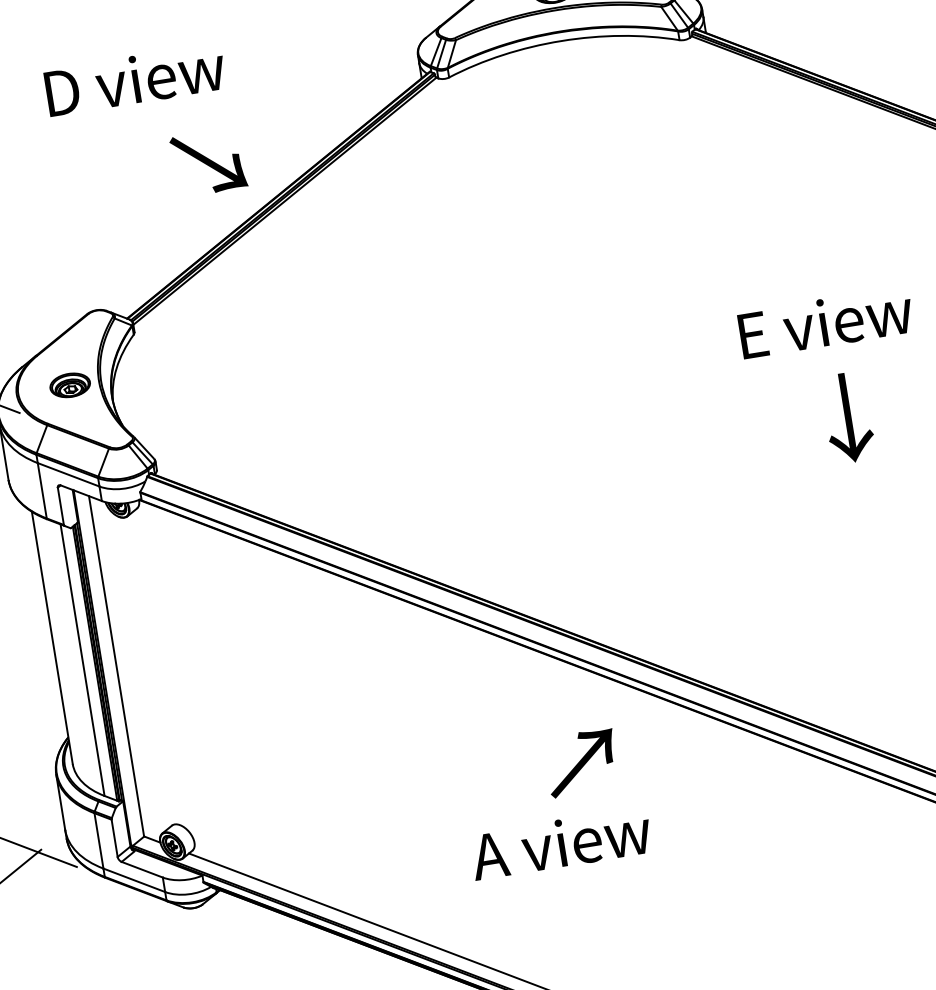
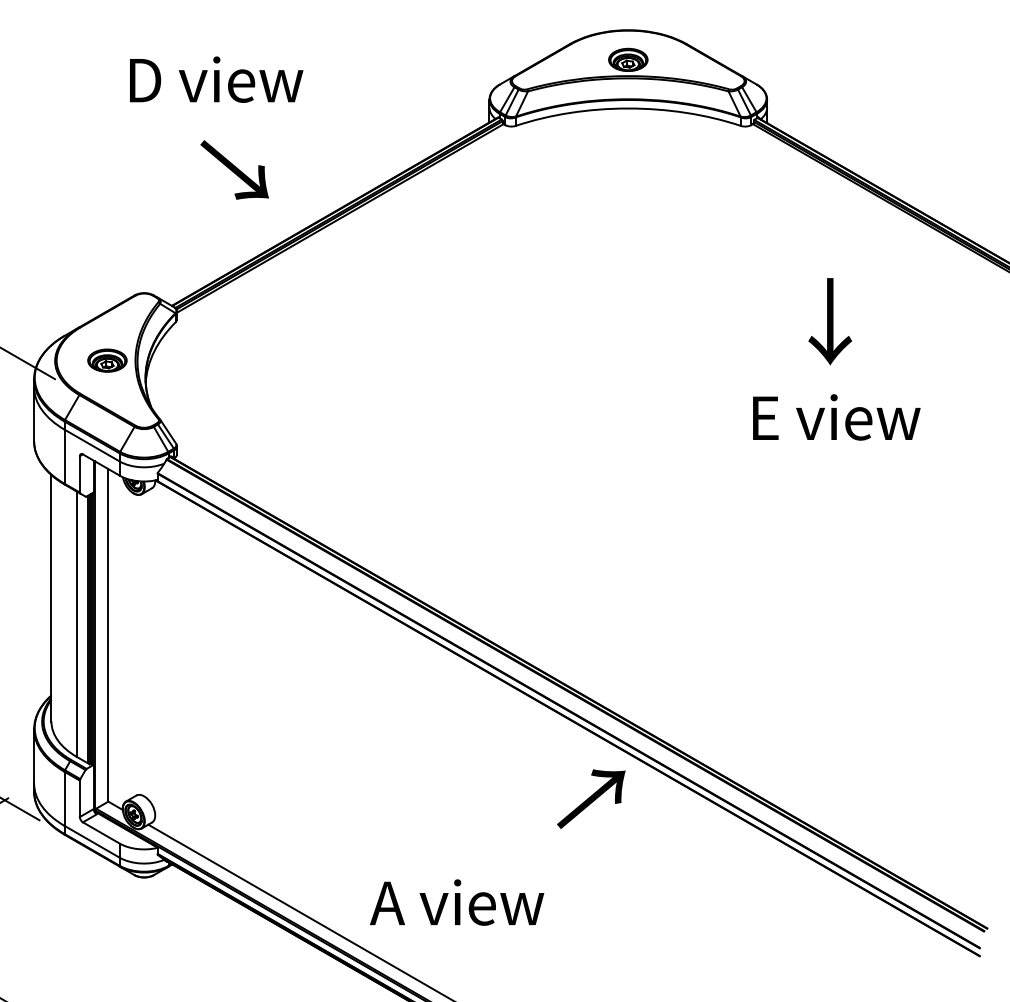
text: (208, 162) -> (234, 169), moved
text: (848, 417) -> (830, 321), moved
text: (581, 762) -> (591, 798), moved
text: (561, 843) -> (457, 902), moved

